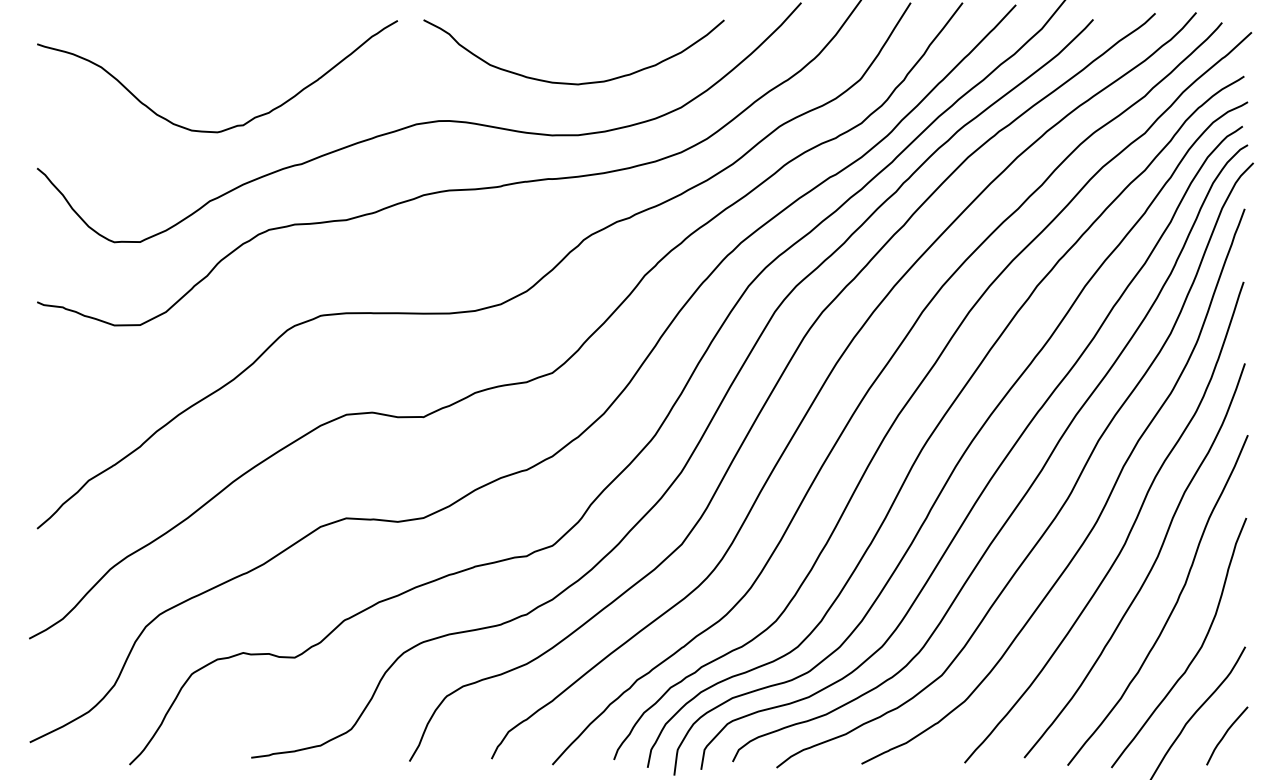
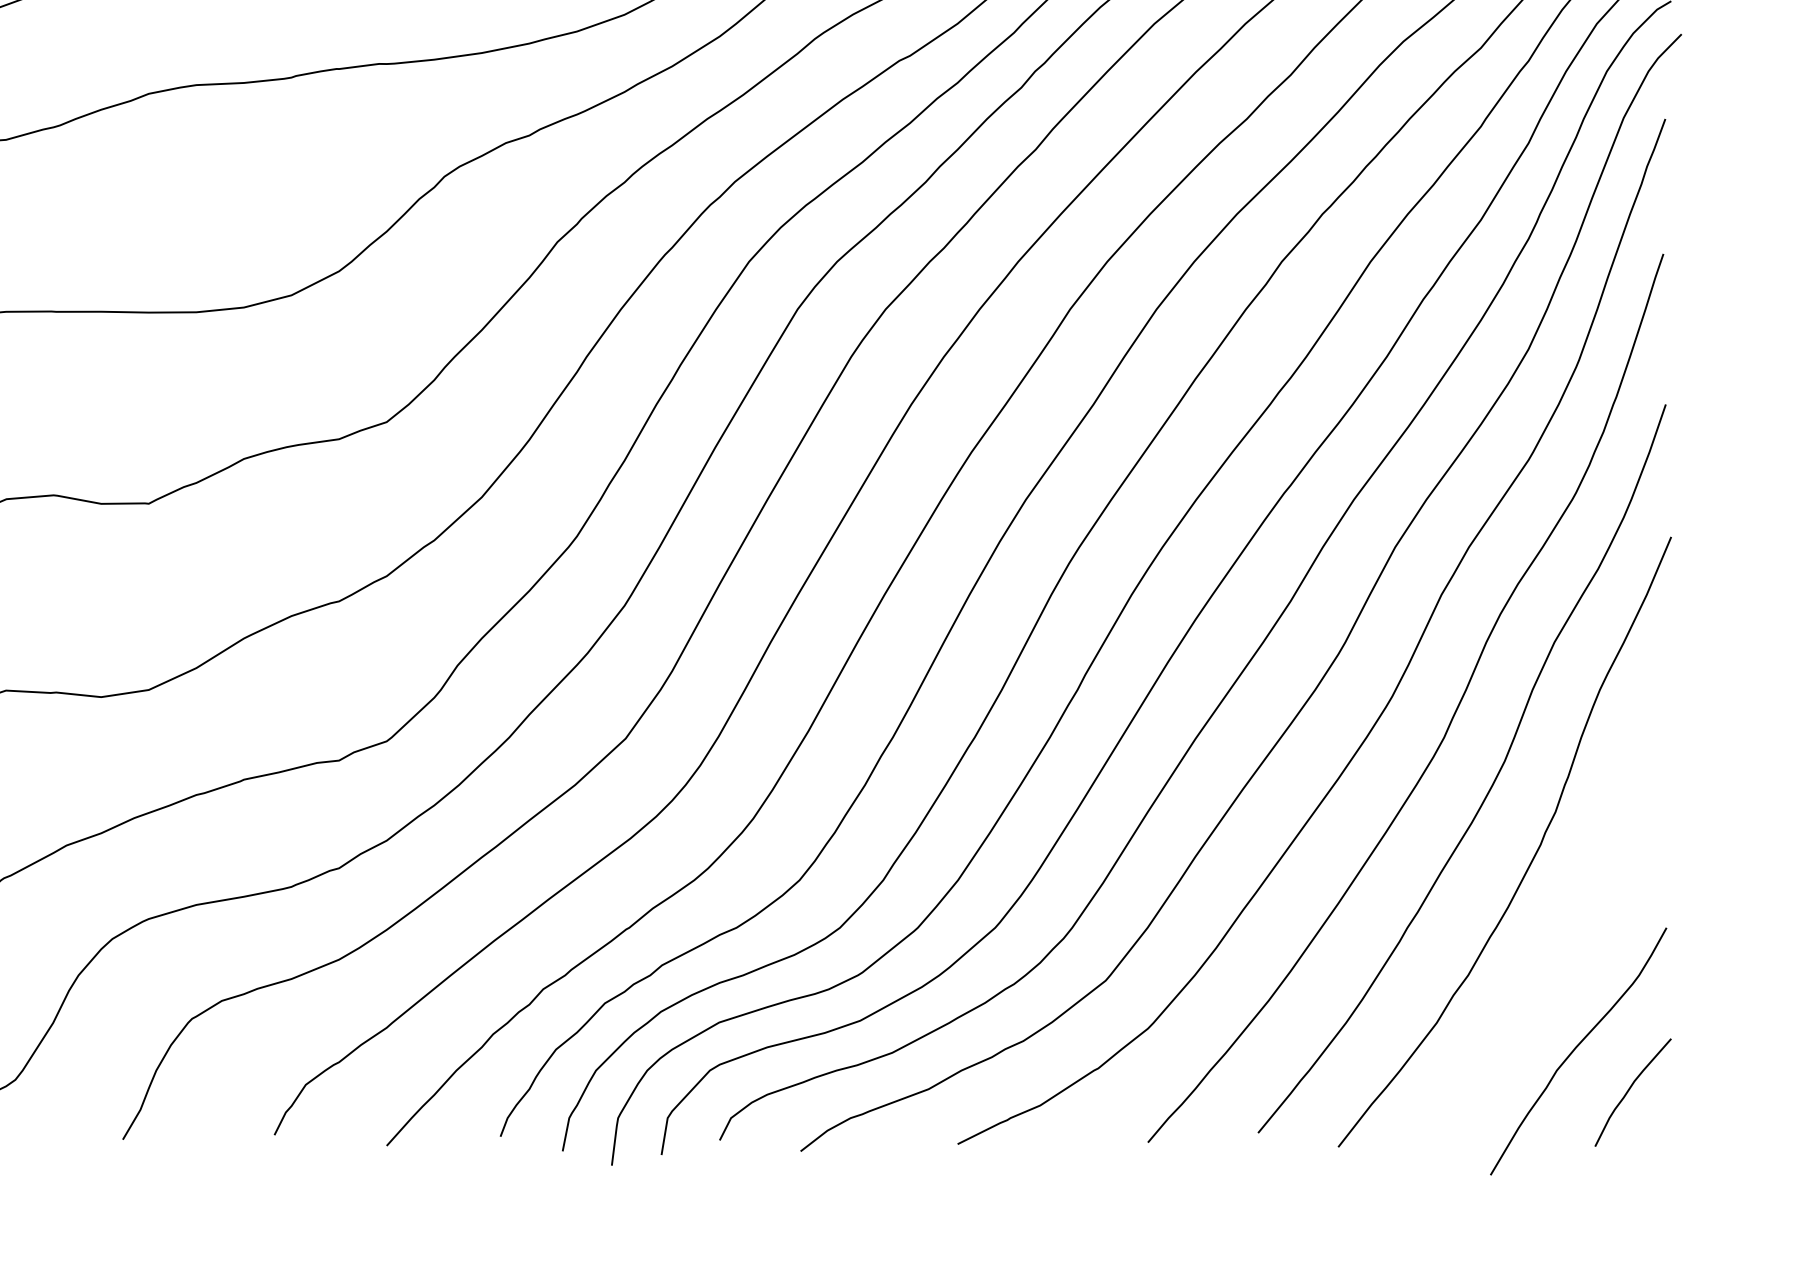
curve: (1196, 652) -> (1576, 938), removed

